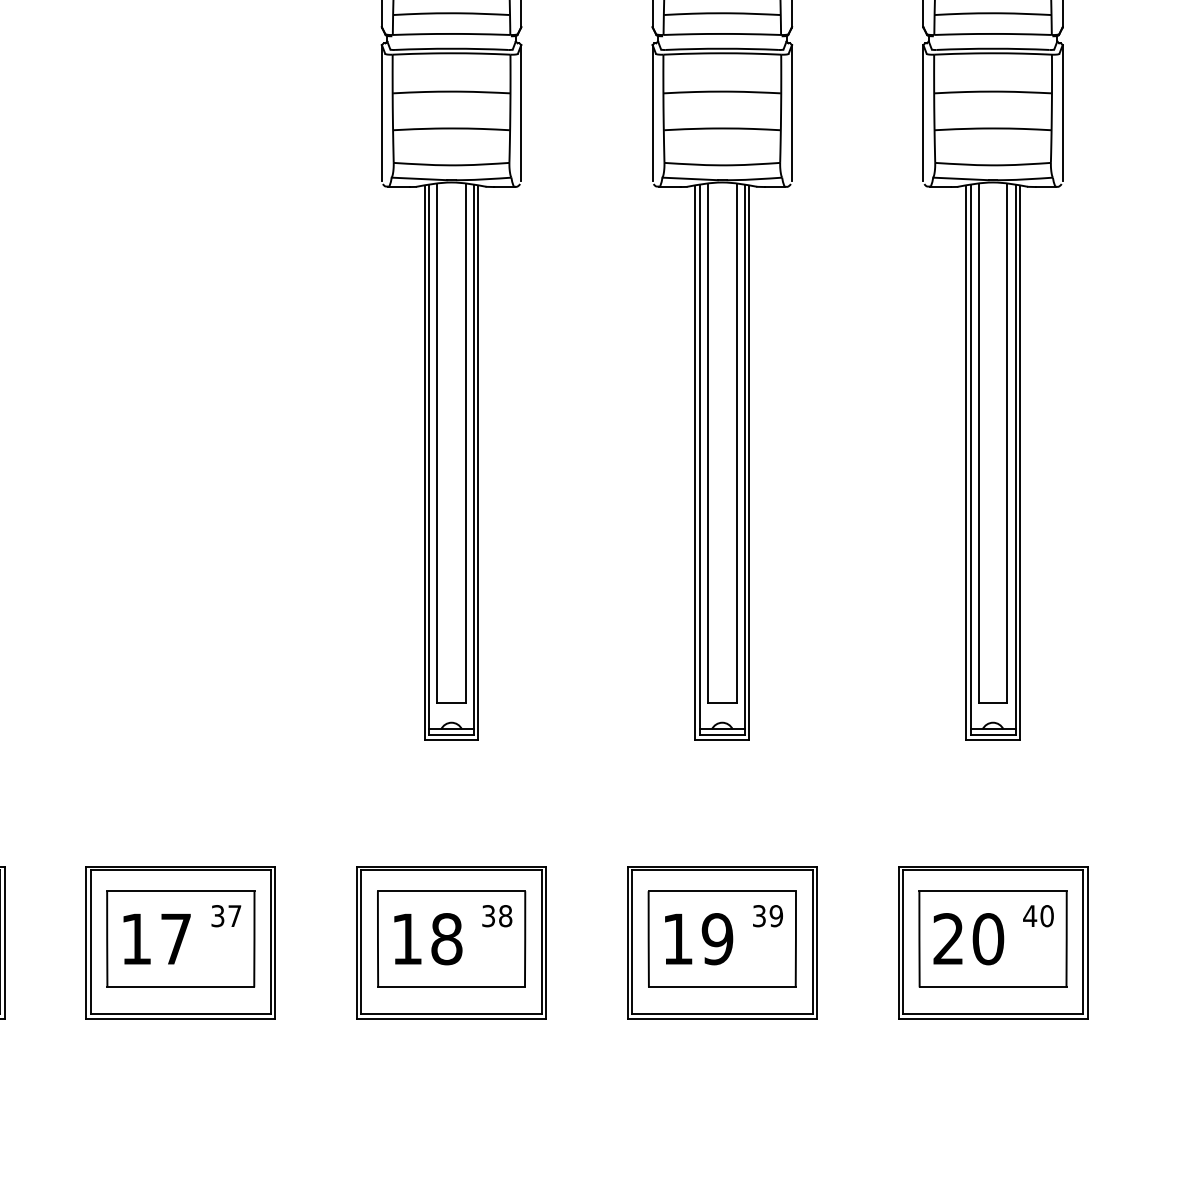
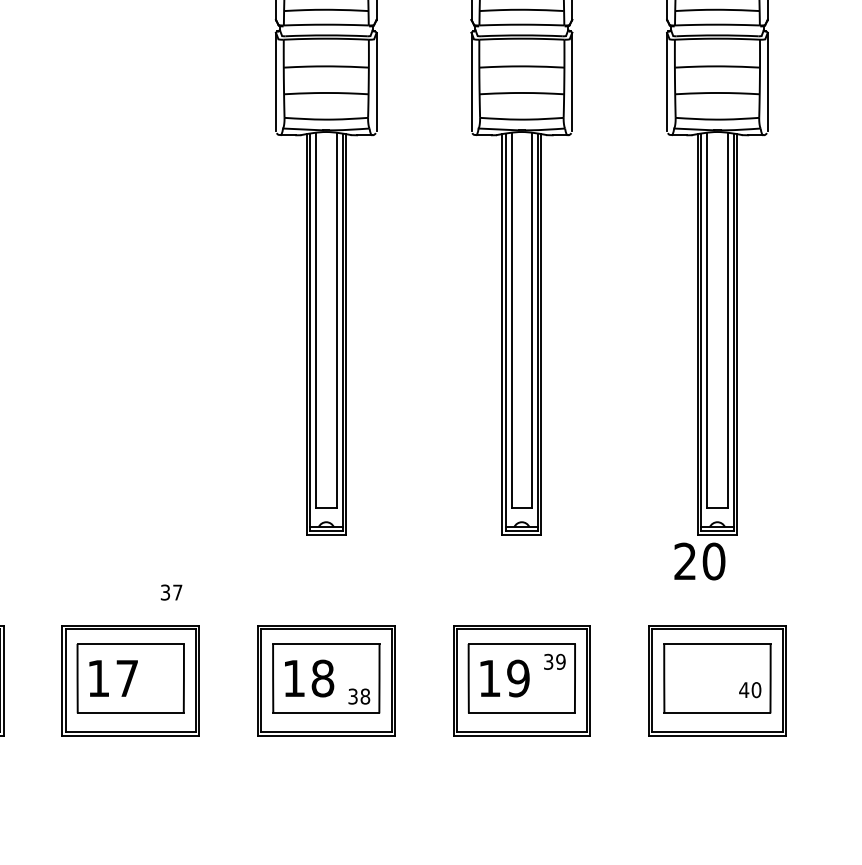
text: (226, 916) -> (171, 592), moved
text: (497, 916) -> (359, 696), moved
text: (1038, 916) -> (750, 690), moved
text: (968, 939) -> (699, 561), moved

